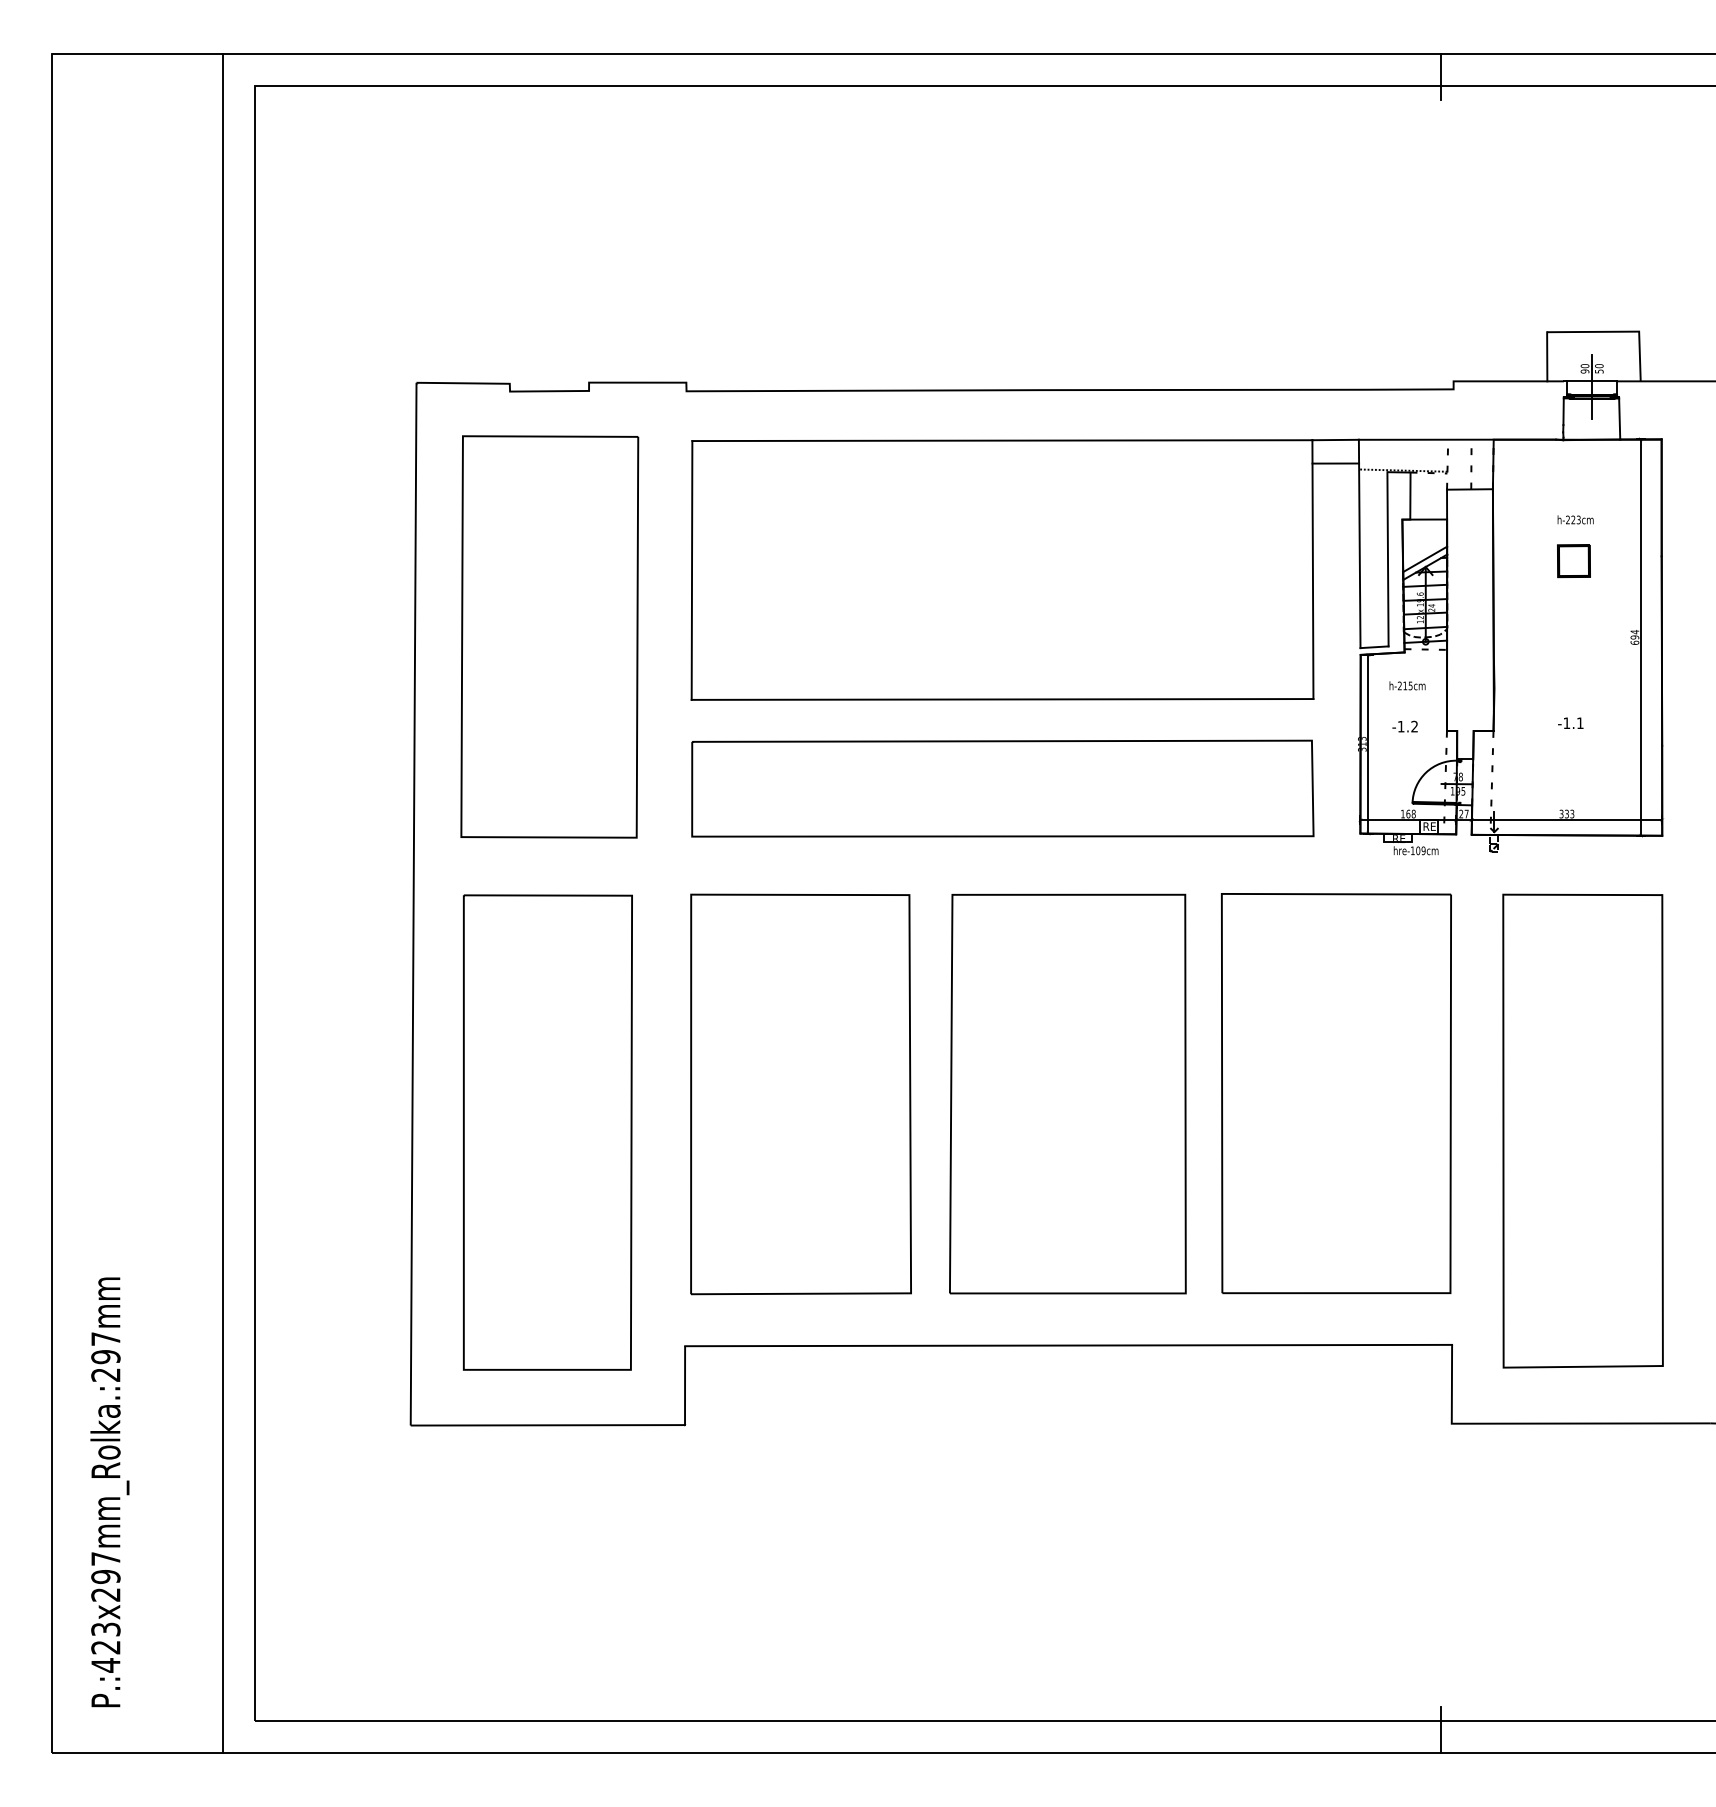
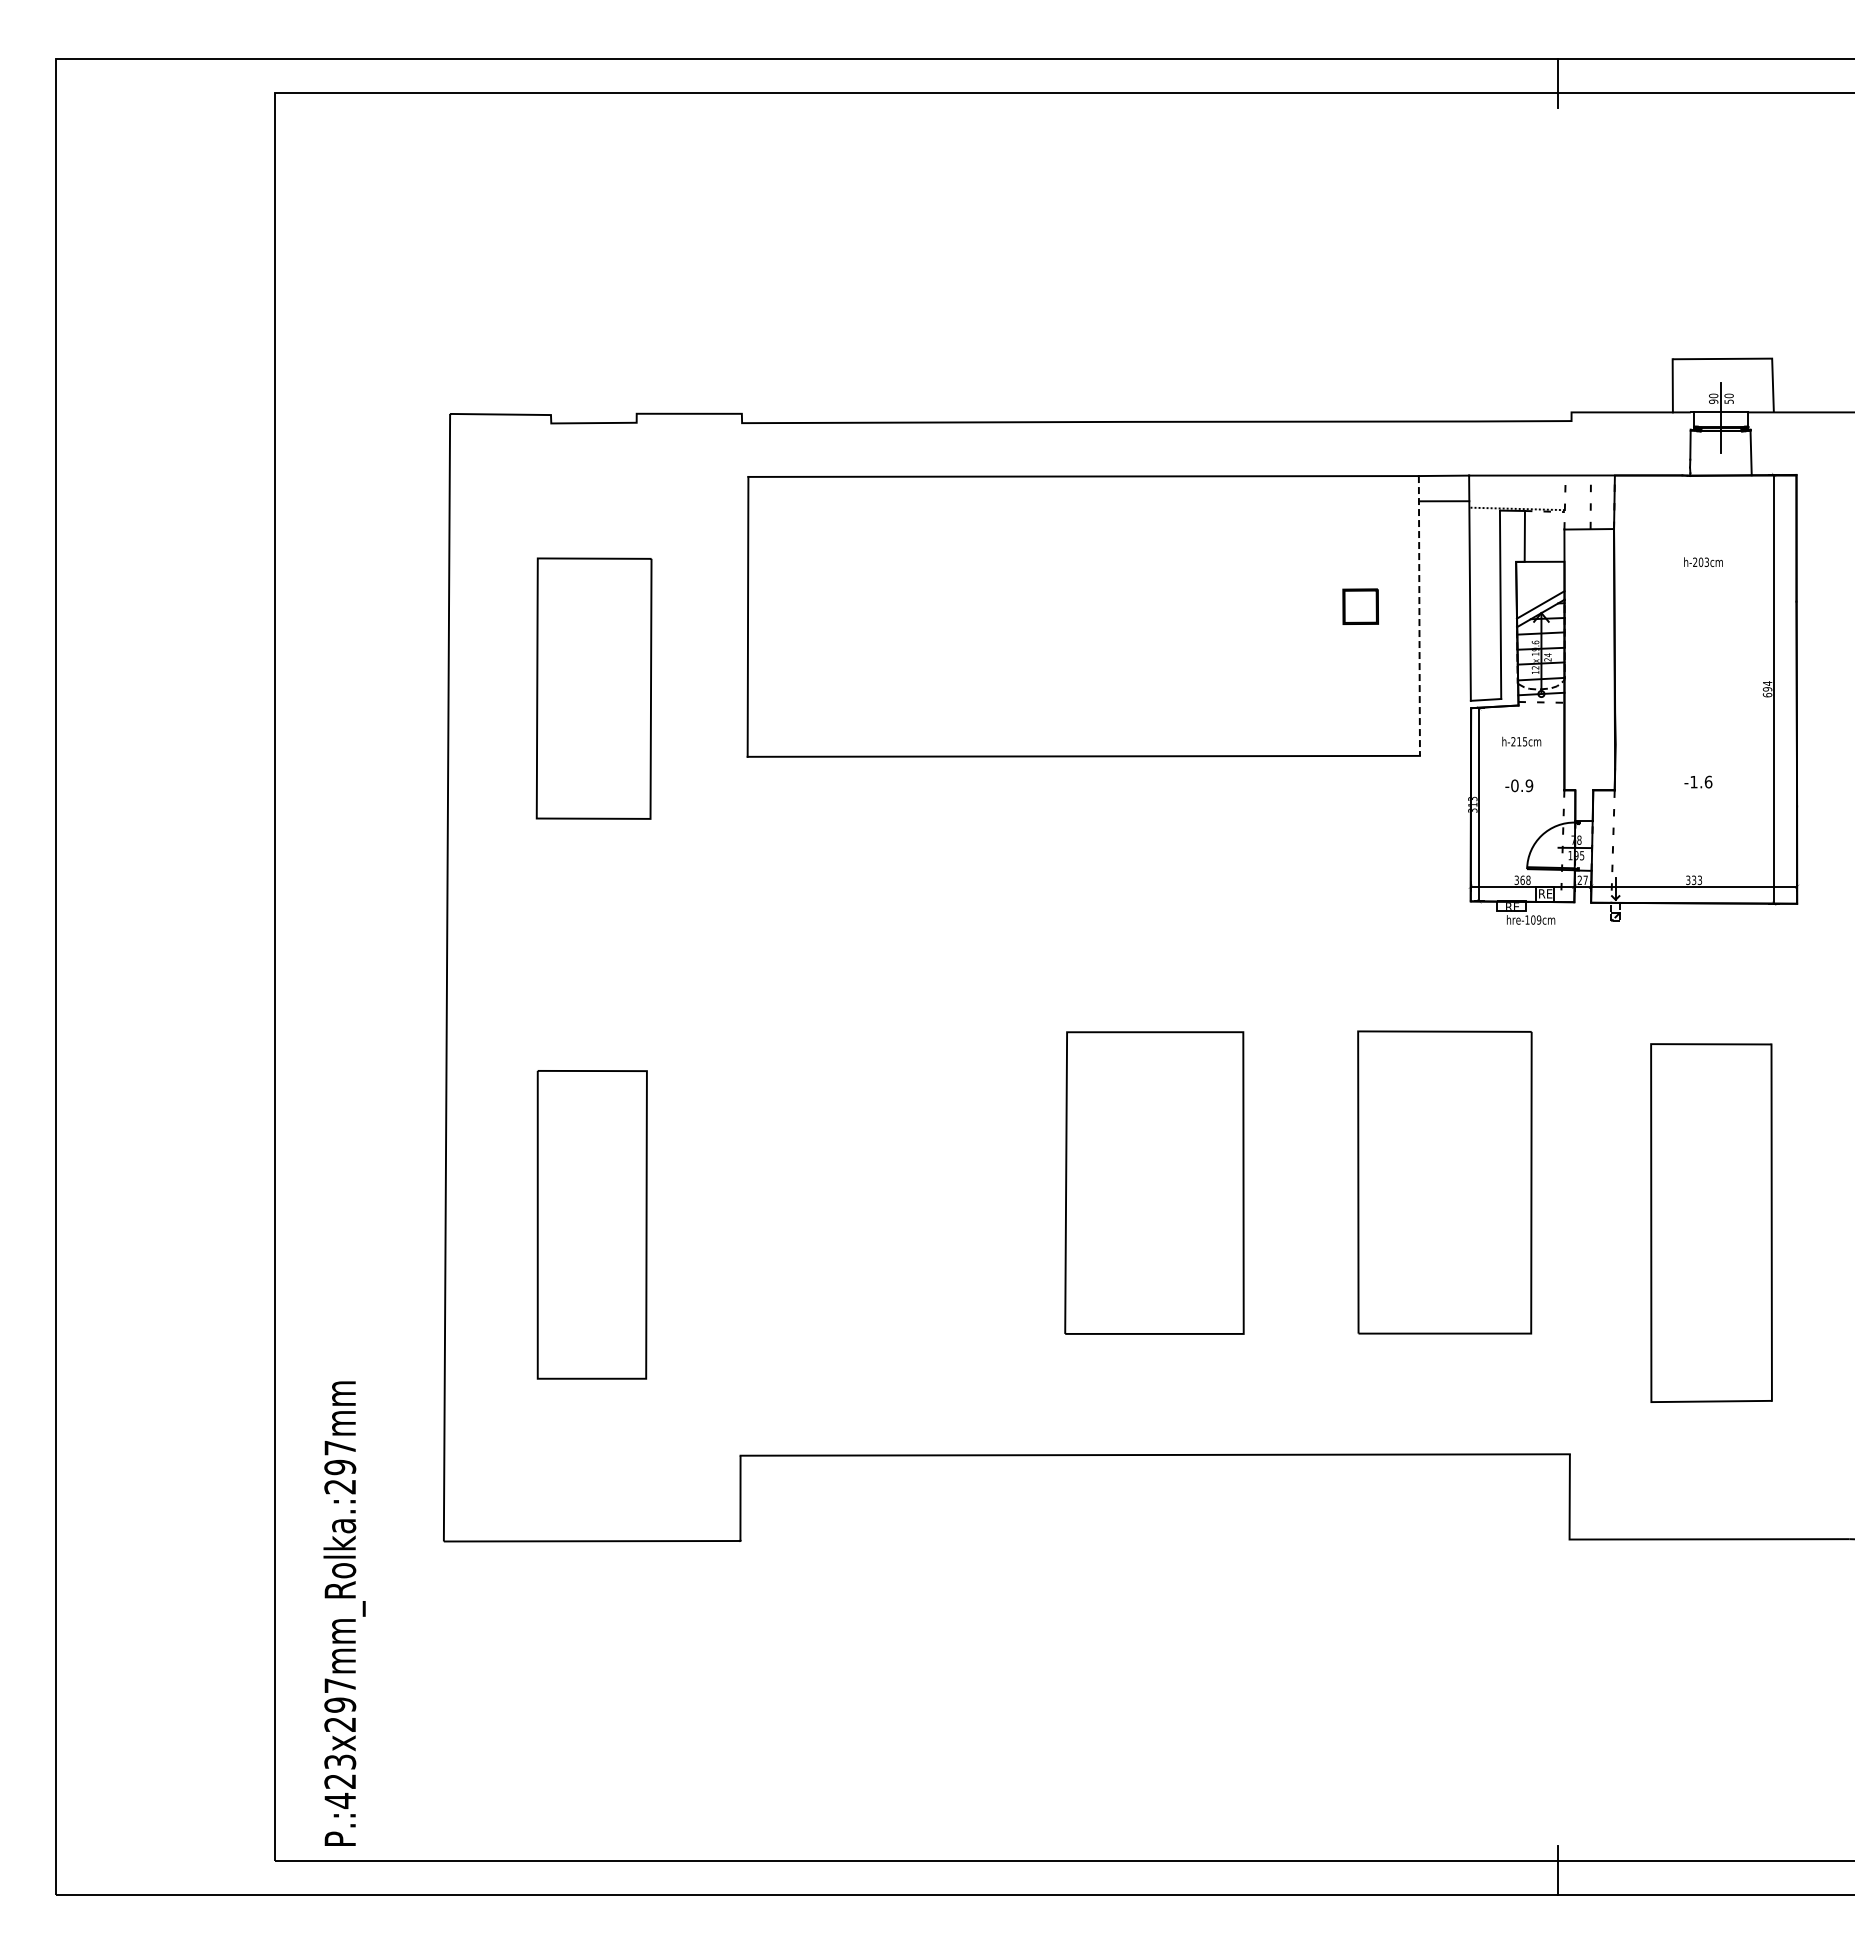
text: (1572, 519) -> (1700, 561), h-223cm -> h-203cm
part: (1573, 560) -> (1360, 606), moved
line: (1313, 569) -> (1419, 615), solid -> dashed
part: (549, 636) -> (593, 688), size x0.6
text: (1580, 722) -> (1708, 781), -1.1 -> -1.6
text: (1408, 726) -> (1522, 785), -1.2 -> -0.9
part: (1002, 788) -> (1083, 852), removed
text: (1402, 814) -> (1516, 880), 168 -> 368
line: (223, 903) -> (241, 976), removed
part: (1067, 1093) -> (1154, 1182), size x0.7
part: (1336, 1093) -> (1444, 1182), size x0.7
part: (800, 1094) -> (865, 1183), removed
part: (1583, 1130) -> (1711, 1222), size x0.7
part: (548, 1132) -> (592, 1224), size x0.6
text: (109, 1492) -> (344, 1613), moved

